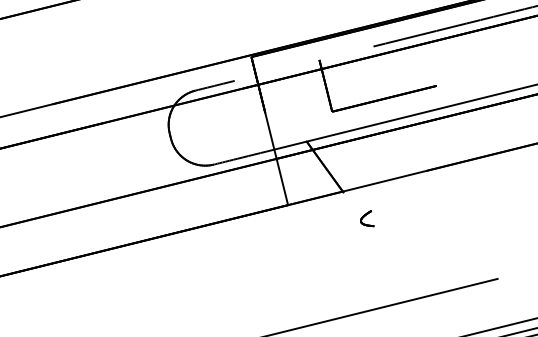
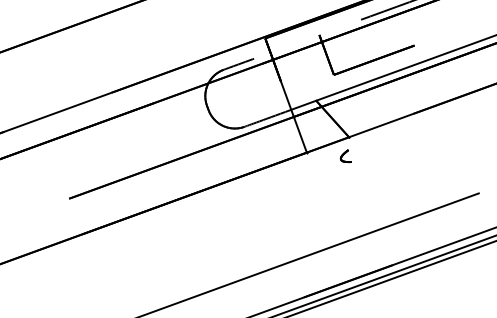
part: (367, 218) -> (345, 156), moved

